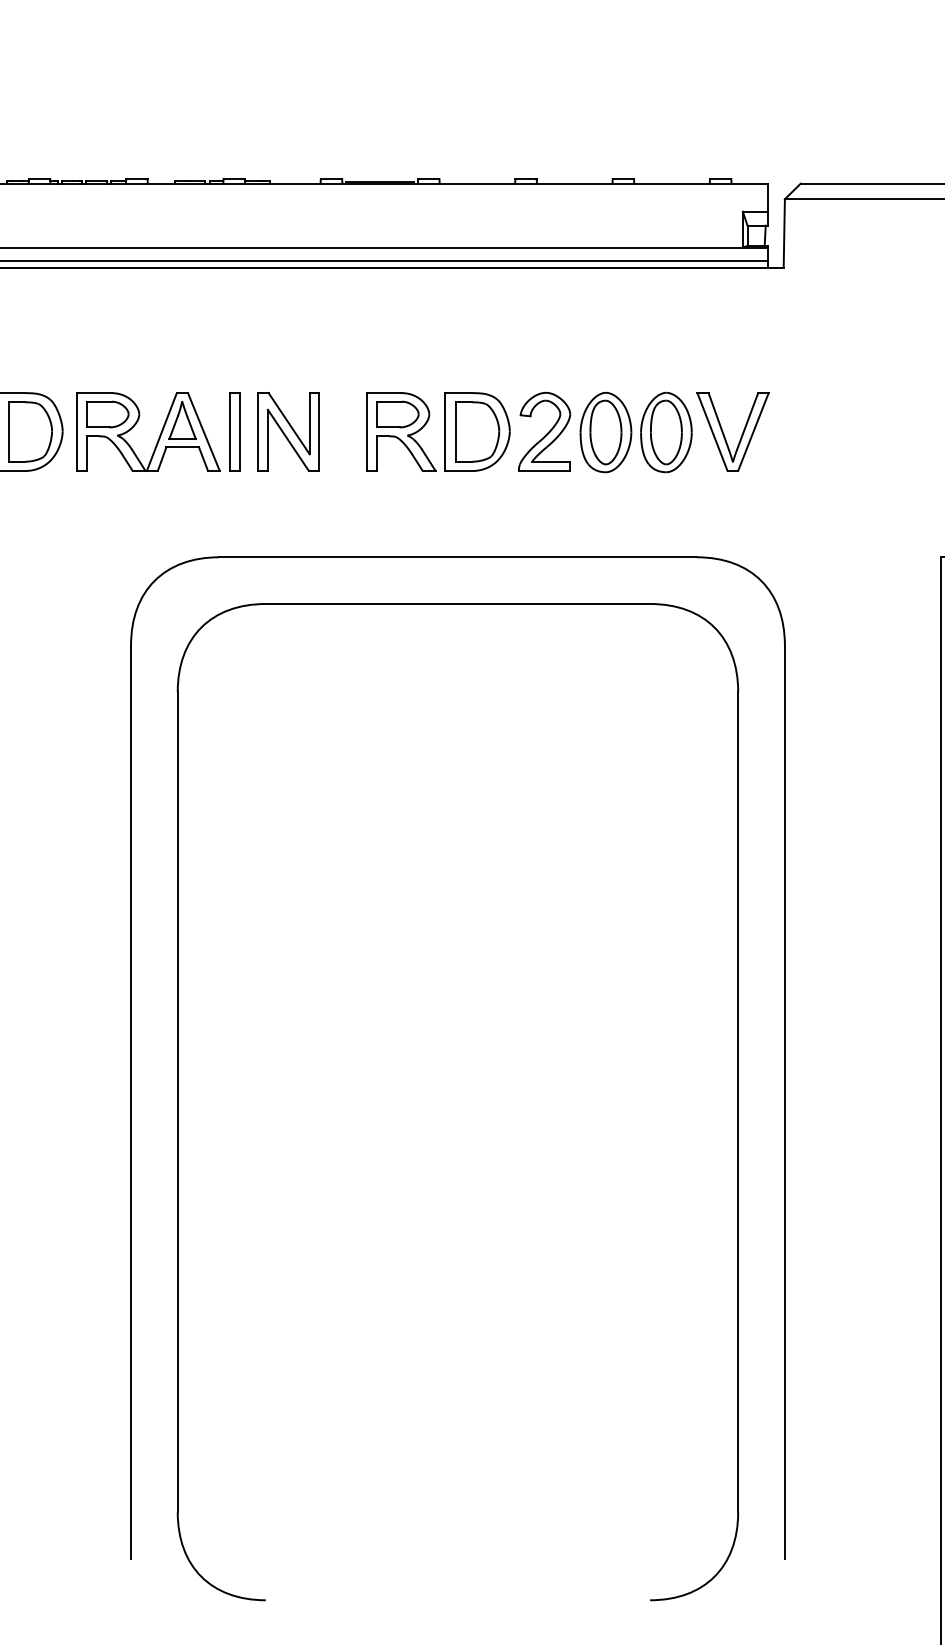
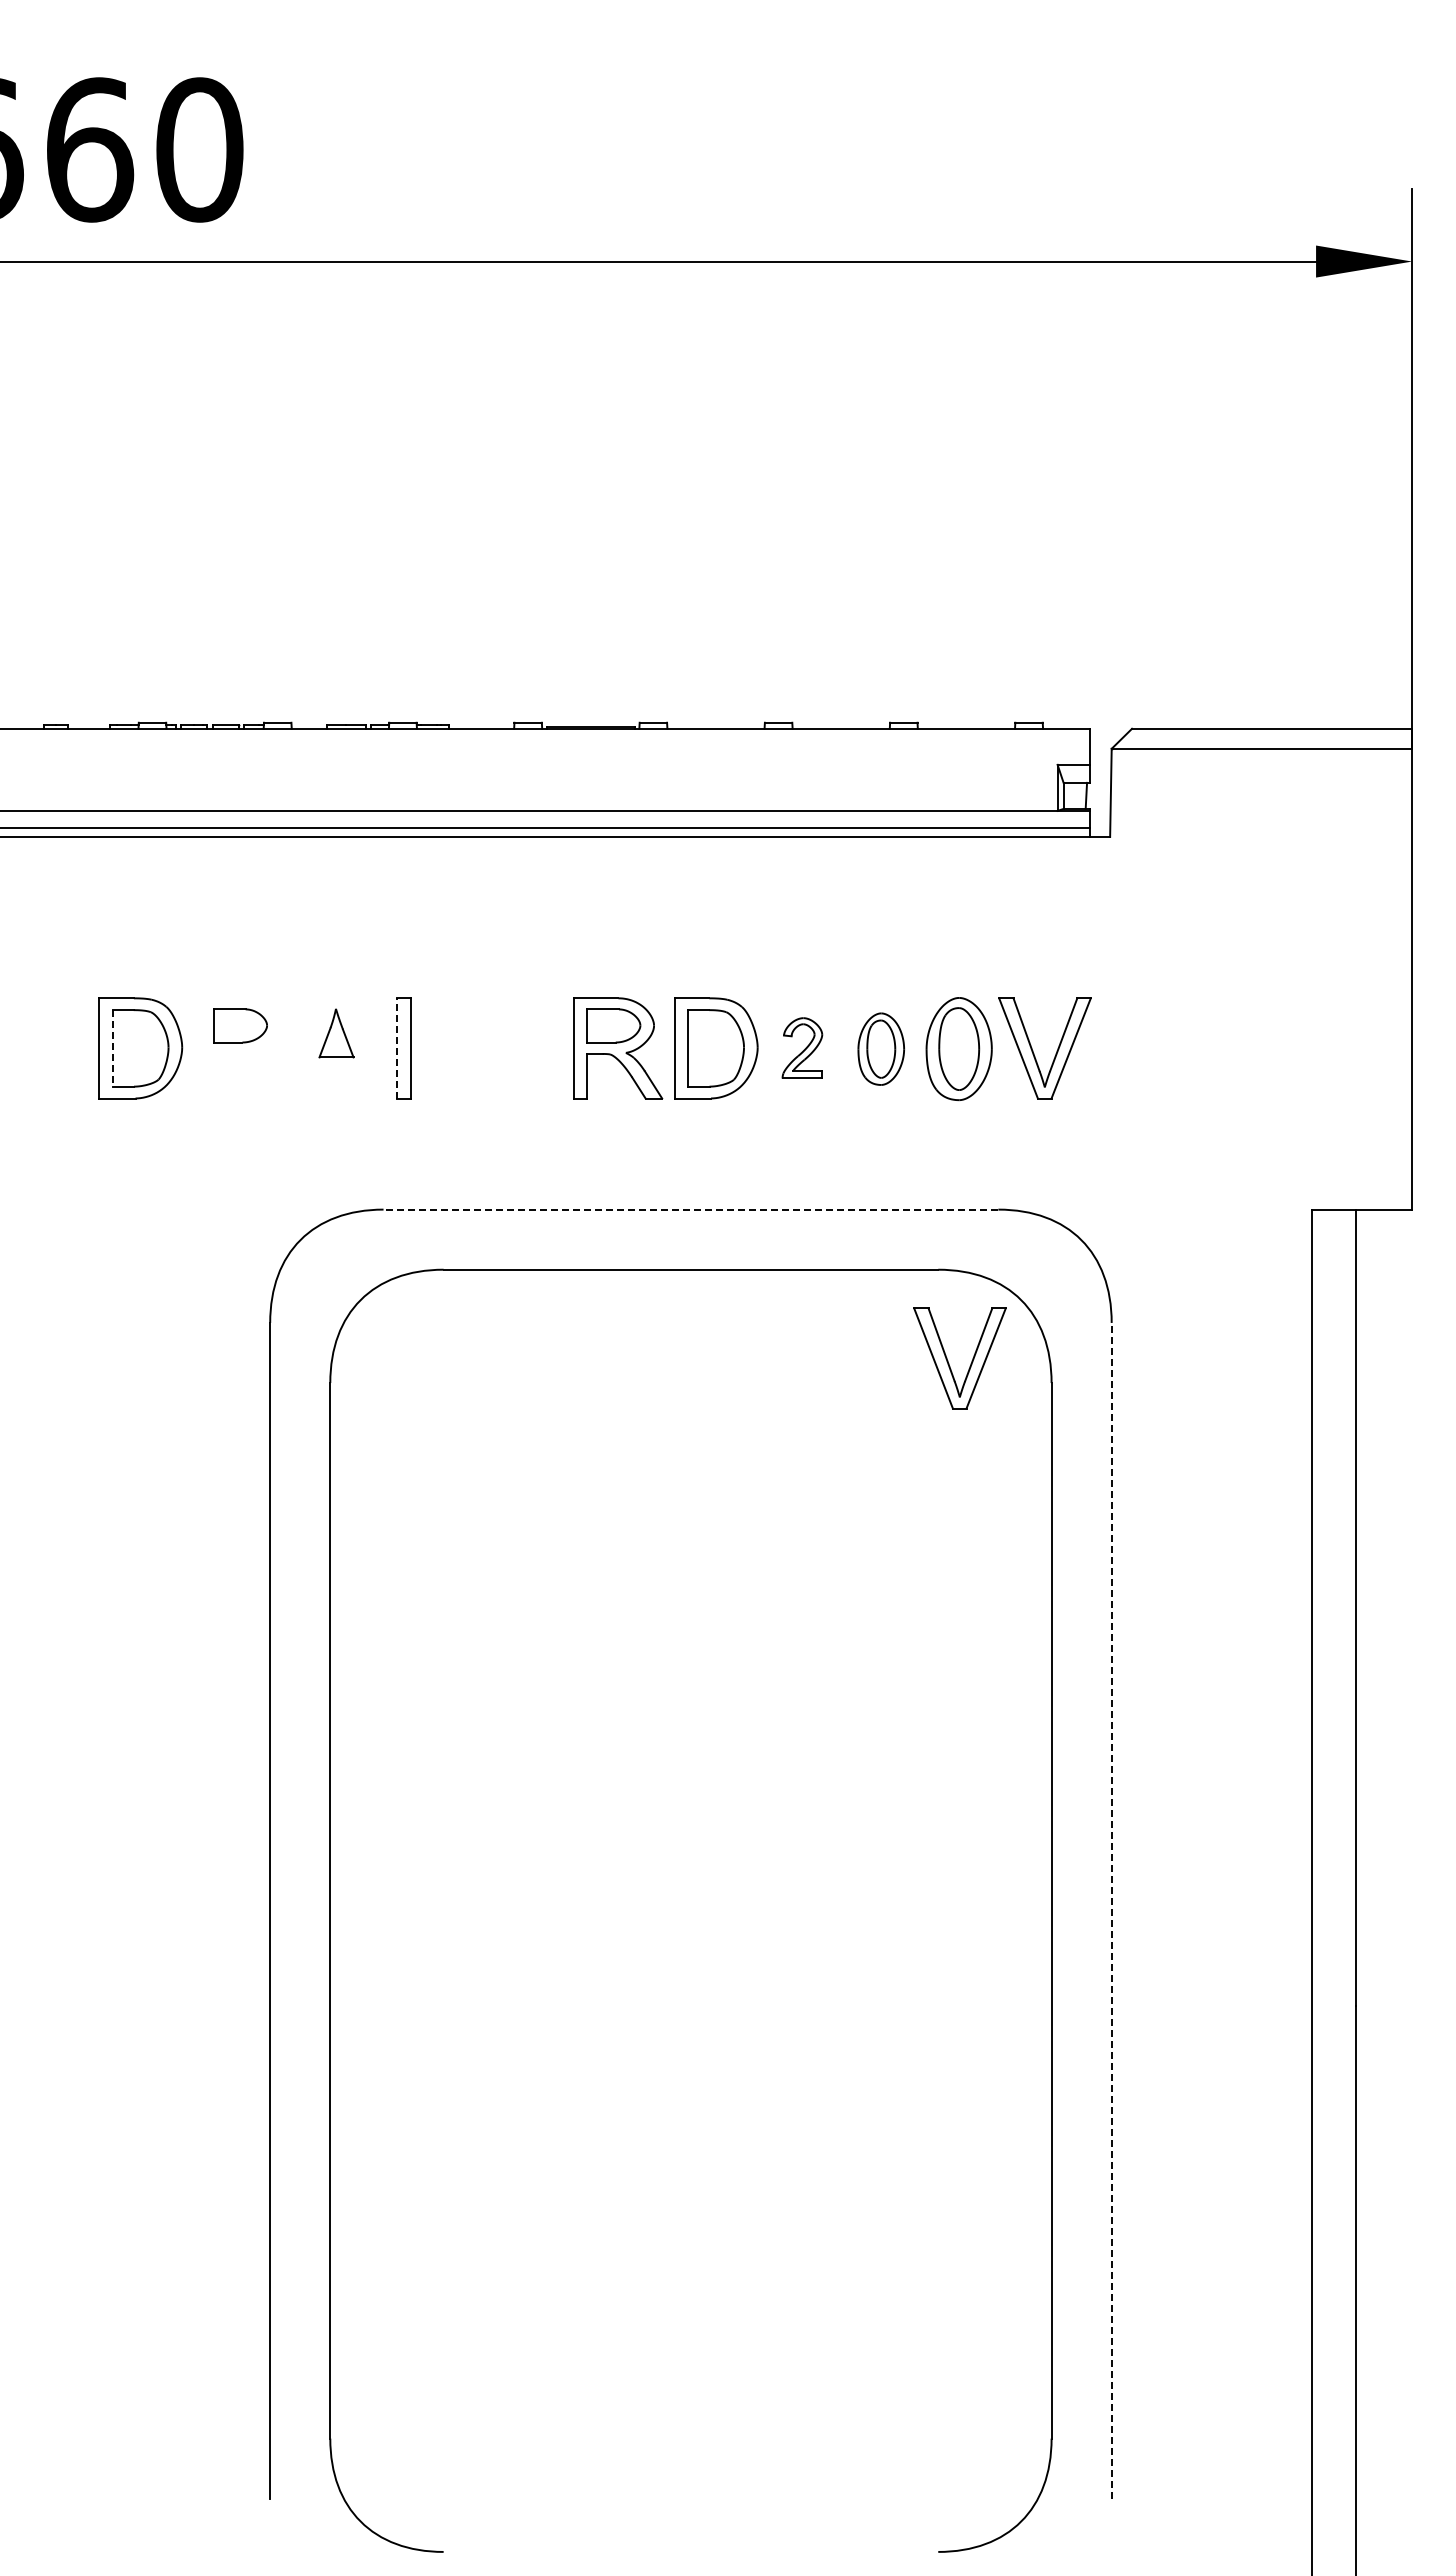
line: (229, 431) -> (397, 1047), solid -> dashed
line: (8, 432) -> (112, 1048), solid -> dashed
part: (289, 432) -> (473, 1048), removed
part: (544, 432) -> (802, 1048), size x0.6
part: (605, 432) -> (880, 1049), size x0.7
part: (159, 436) -> (306, 1054), removed
line: (457, 557) -> (690, 1209), solid -> dashed
part: (658, 674) -> (948, 1360), added
line: (784, 1101) -> (1111, 1910), solid -> dashed

